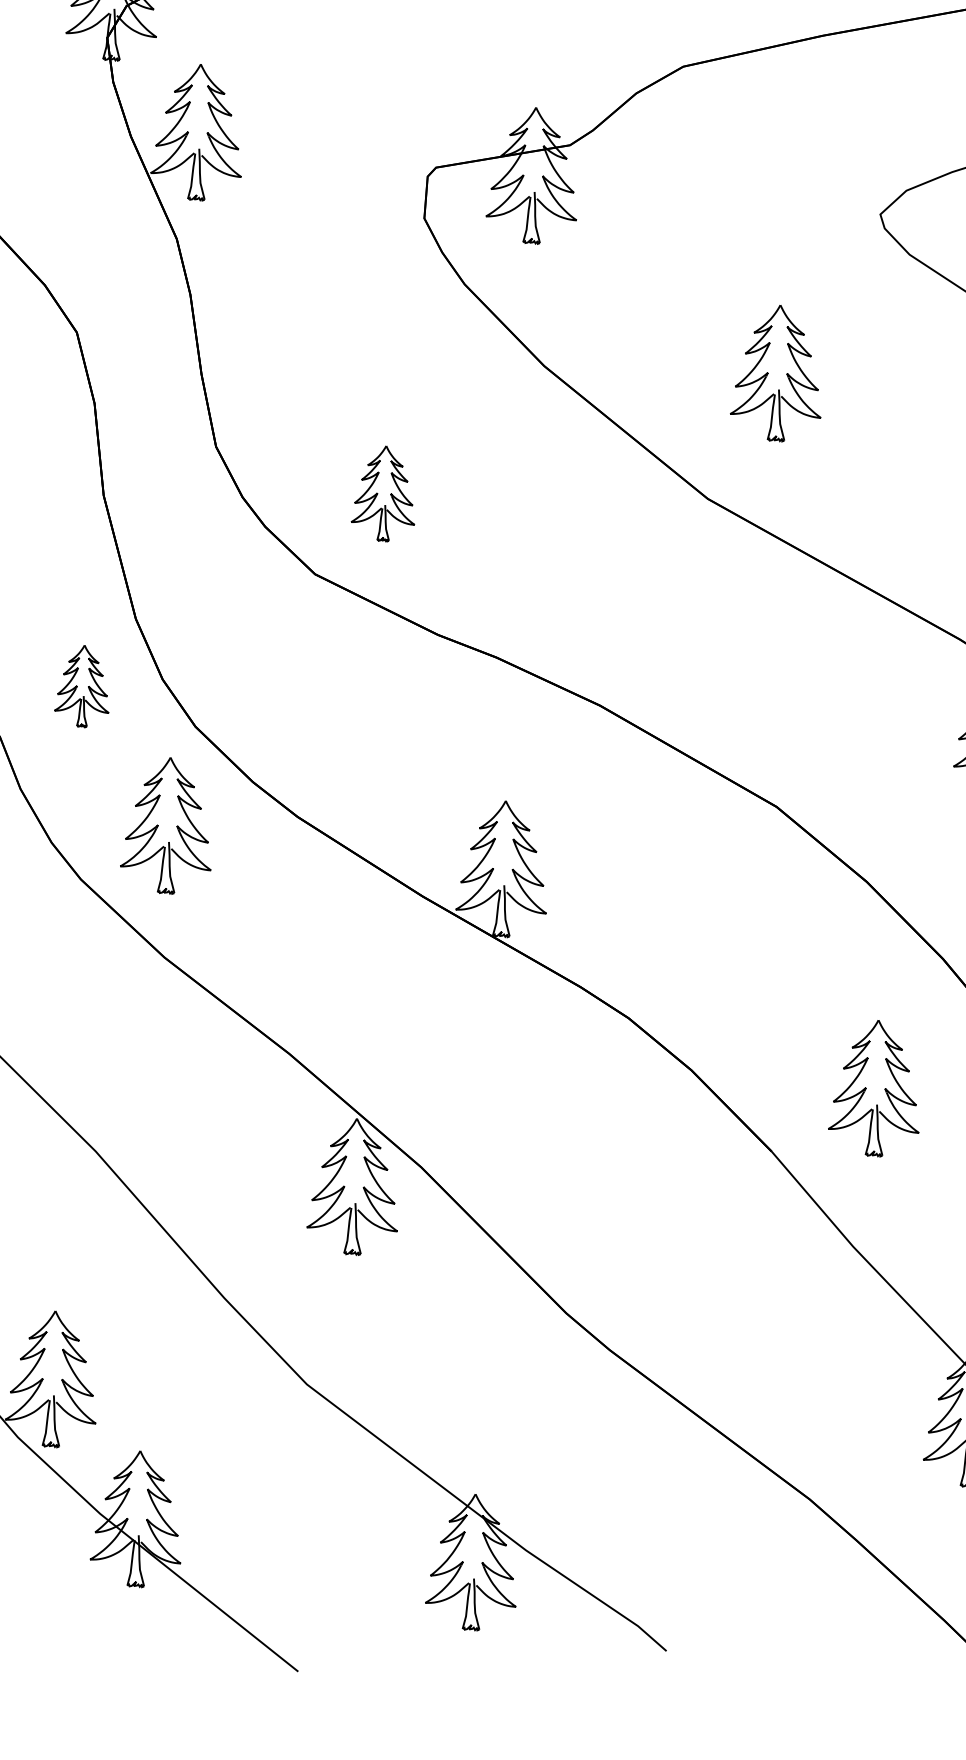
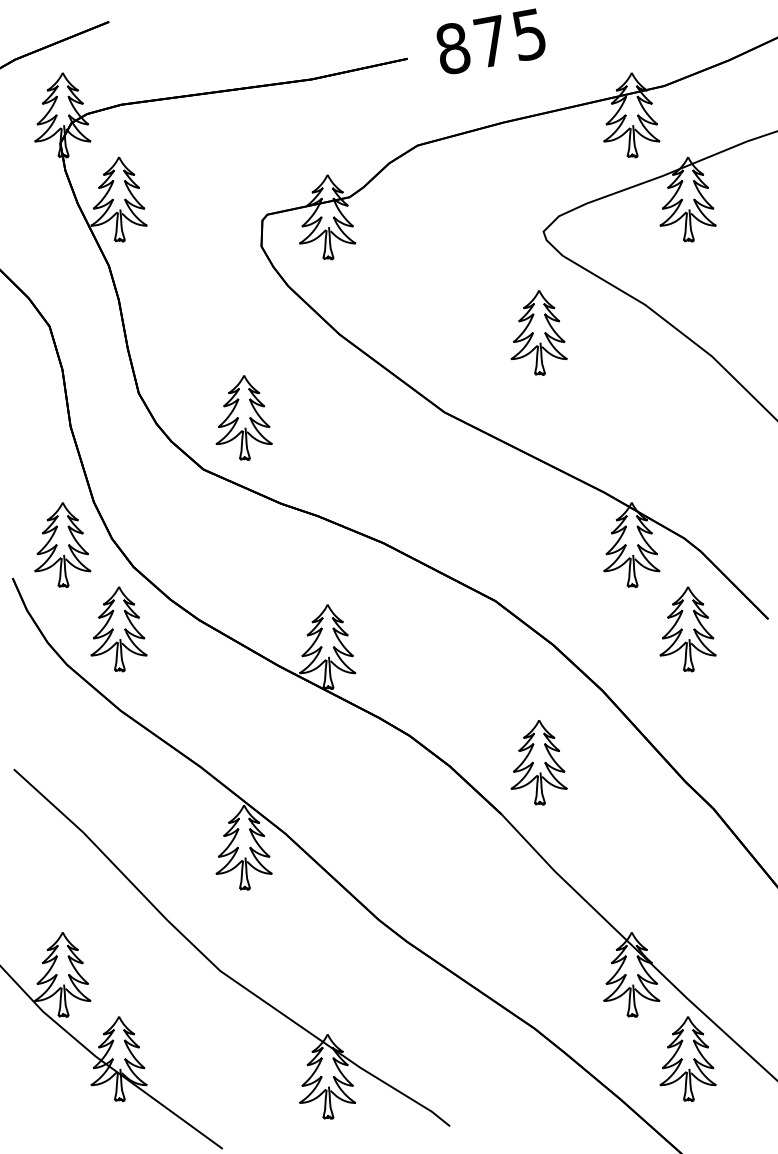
part: (776, 372) -> (538, 332), moved
part: (383, 493) -> (243, 417), size x1.43
part: (82, 686) -> (62, 545), size x1.67
part: (874, 1088) -> (538, 762), moved

